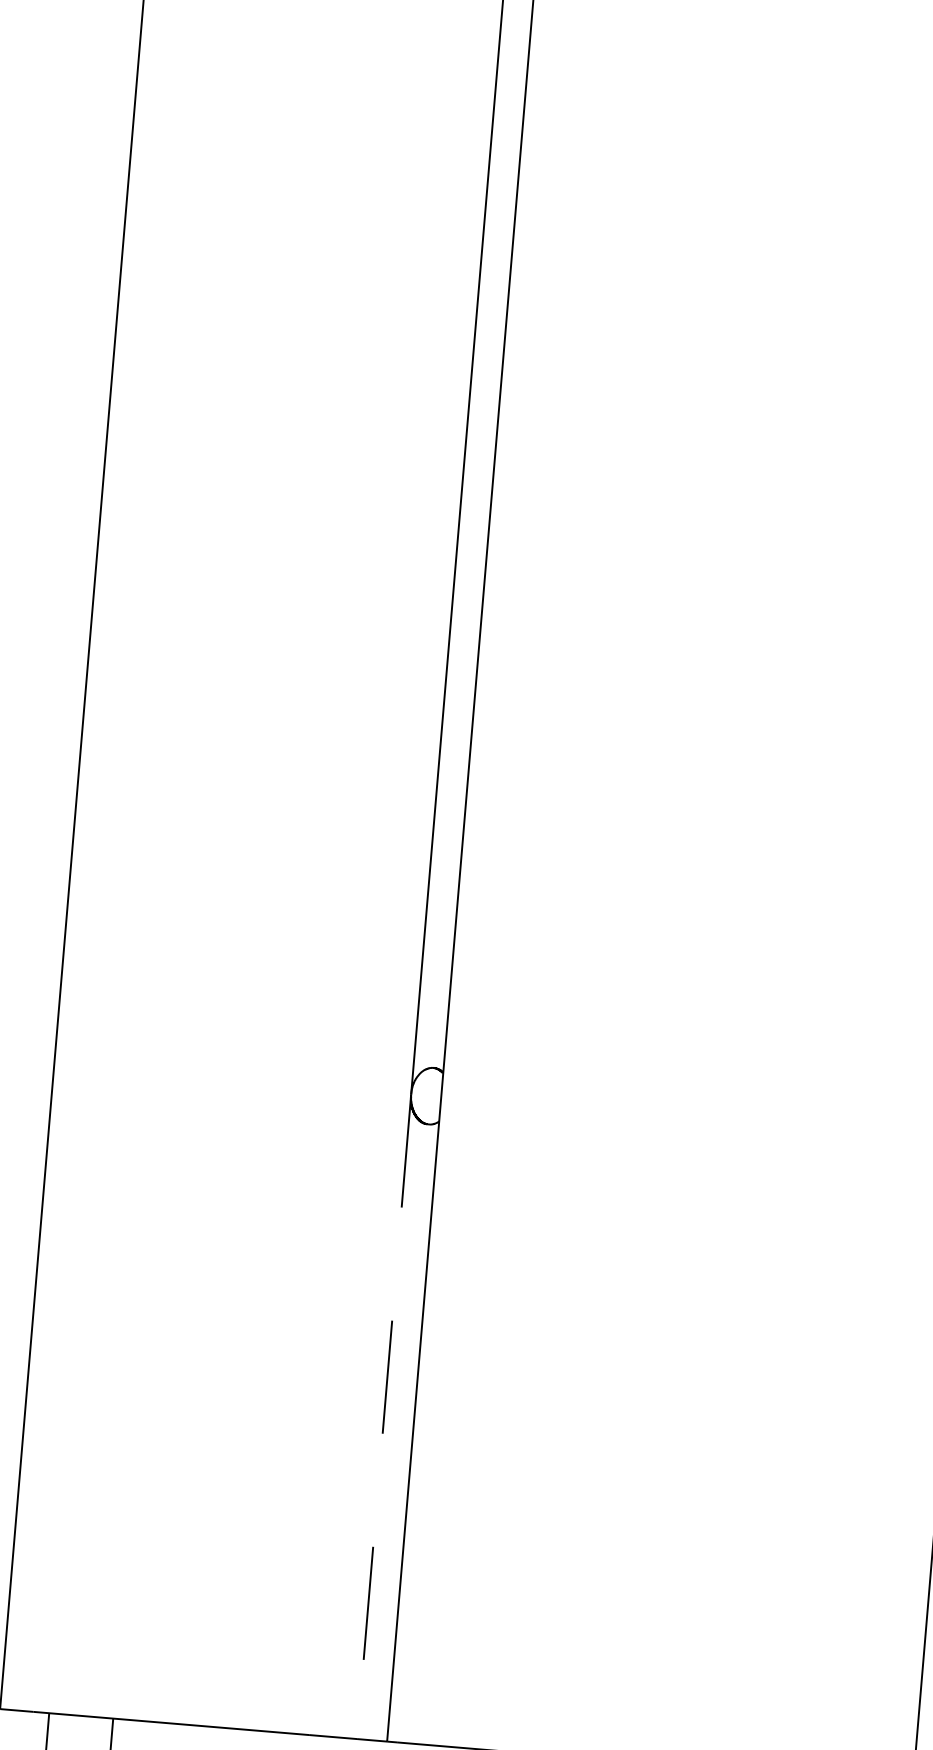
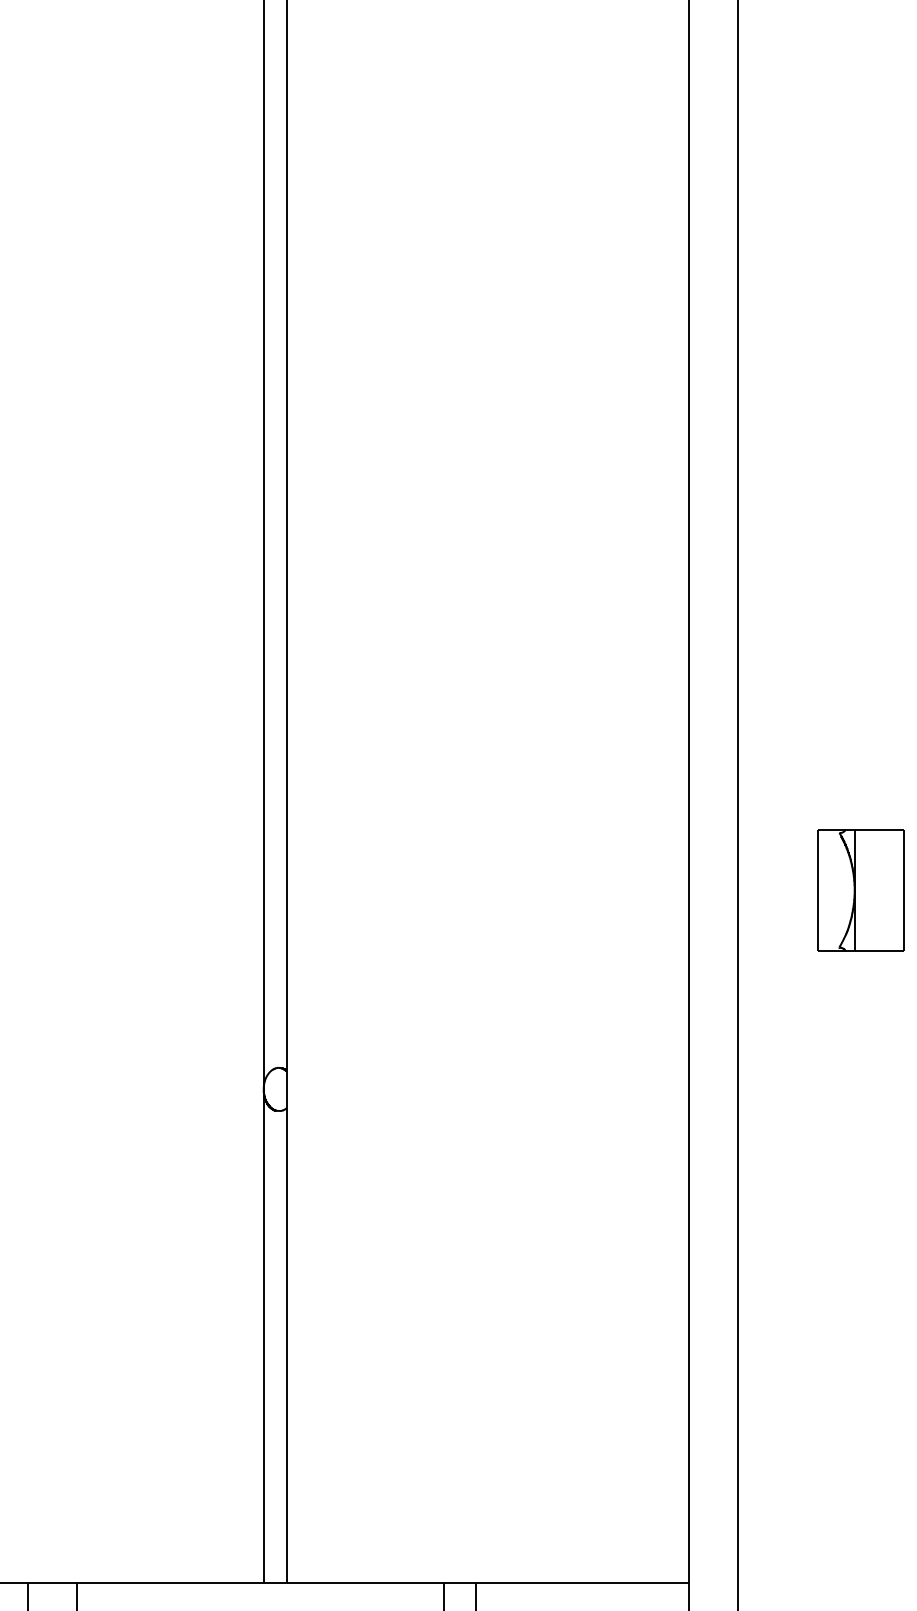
line: (383, 1417) -> (263, 1336), dashed -> solid

